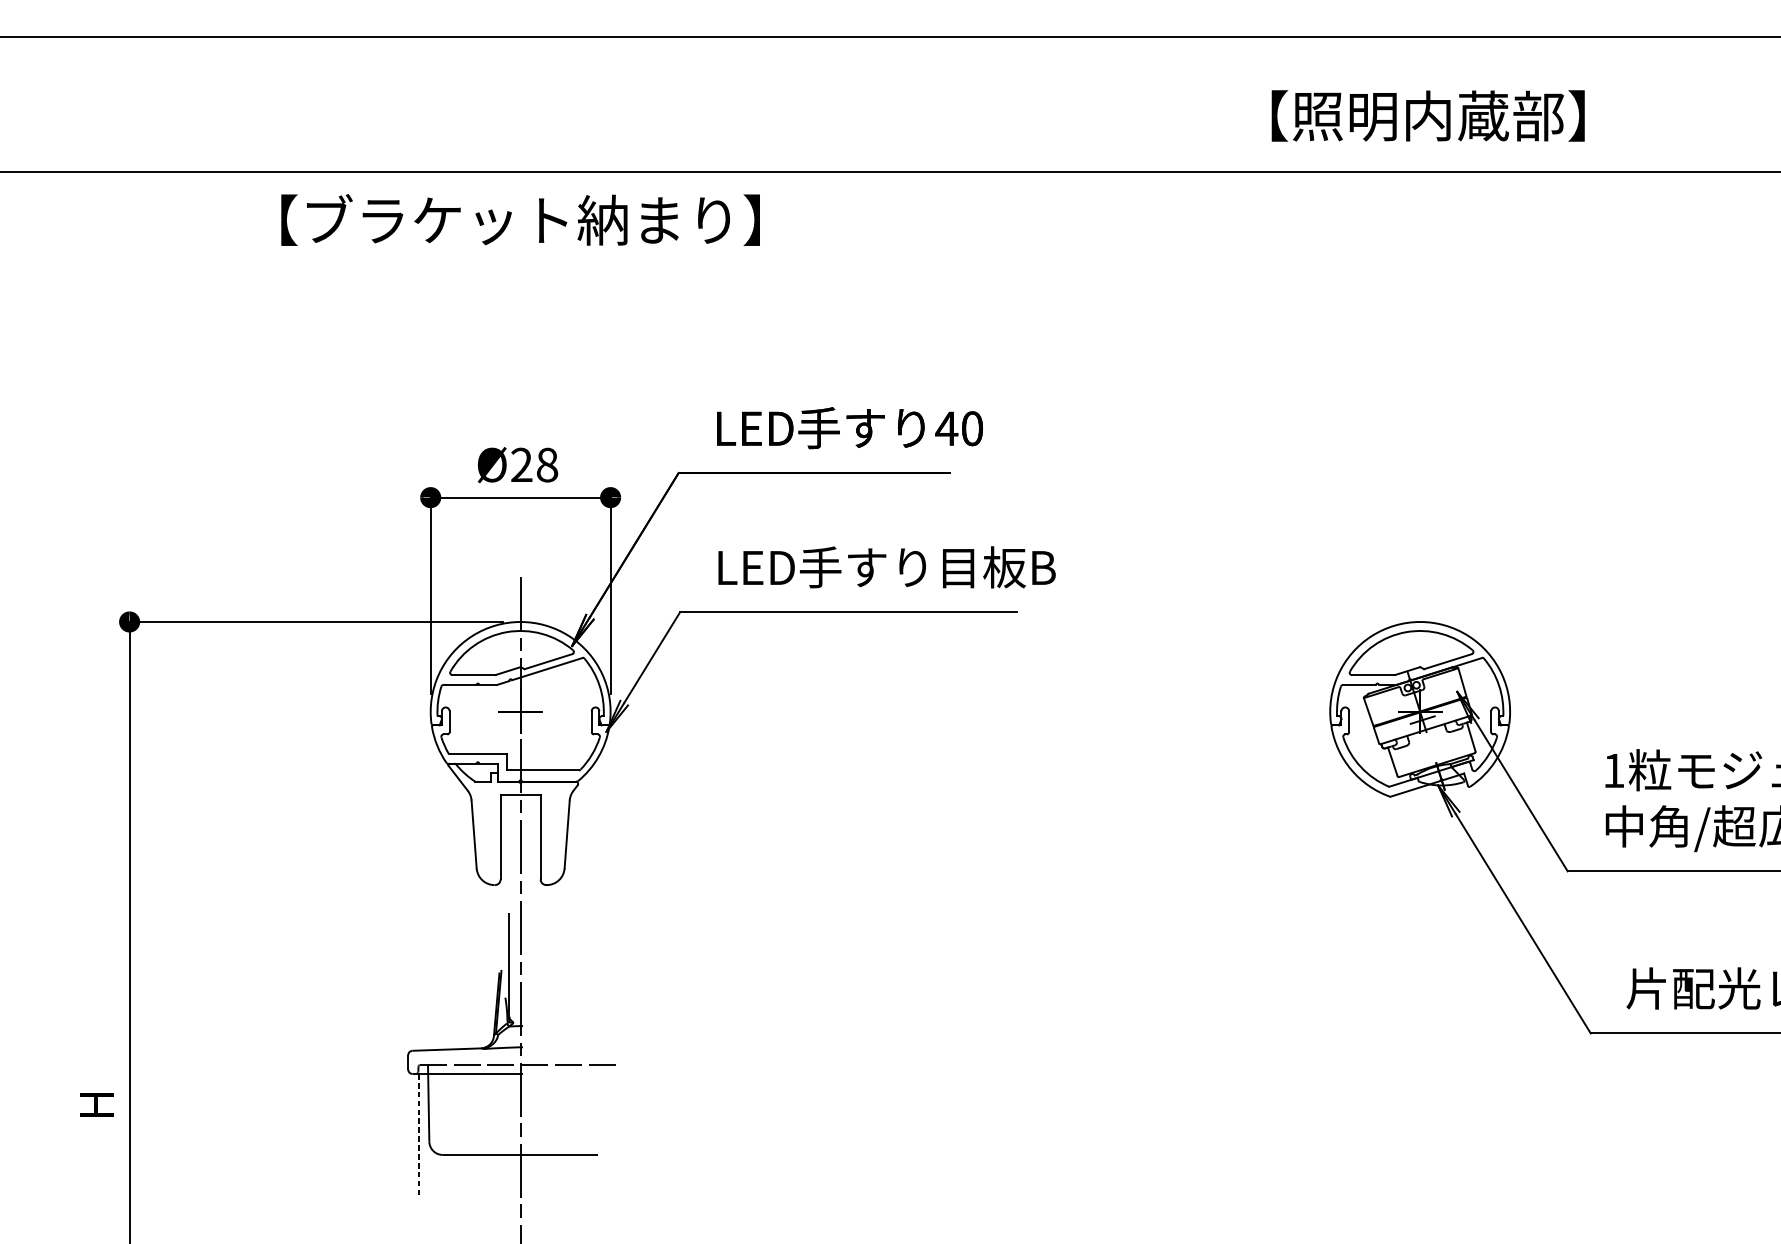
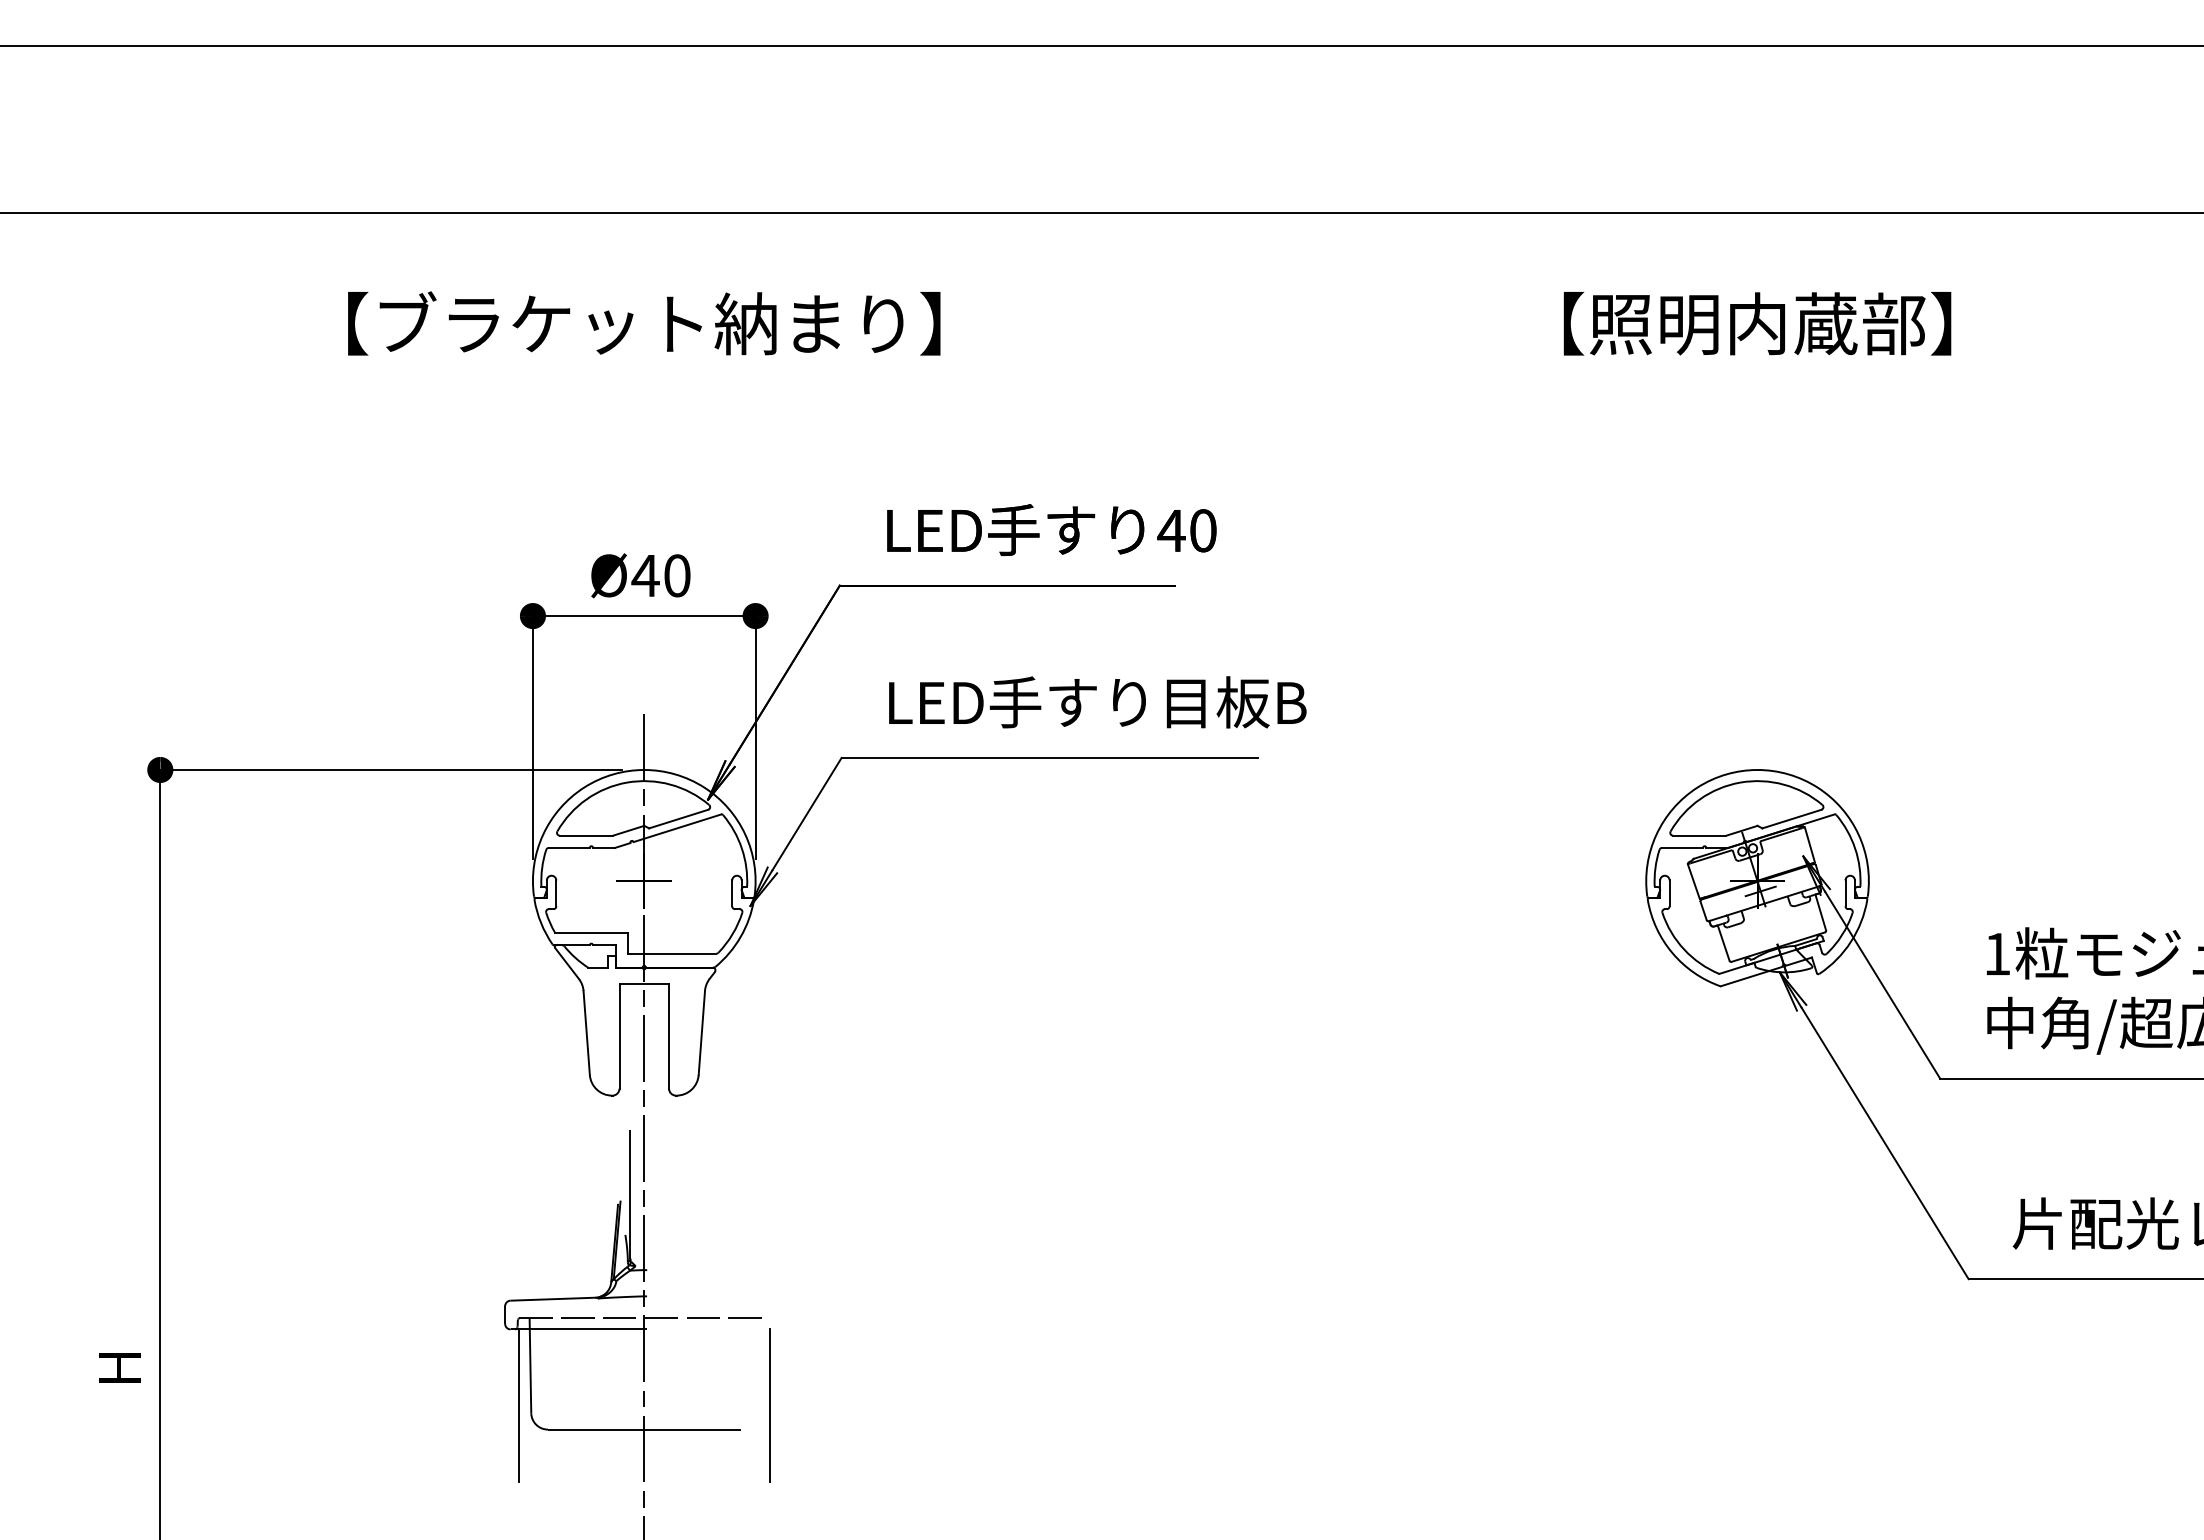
text: (1428, 115) -> (1757, 323), moved
text: (520, 220) -> (644, 323), moved
text: (533, 464) -> (660, 575), Ø28 -> Ø40
line: (419, 1135) -> (519, 1405), dashed -> solid
line: (621, 1135) -> (769, 1405), added

